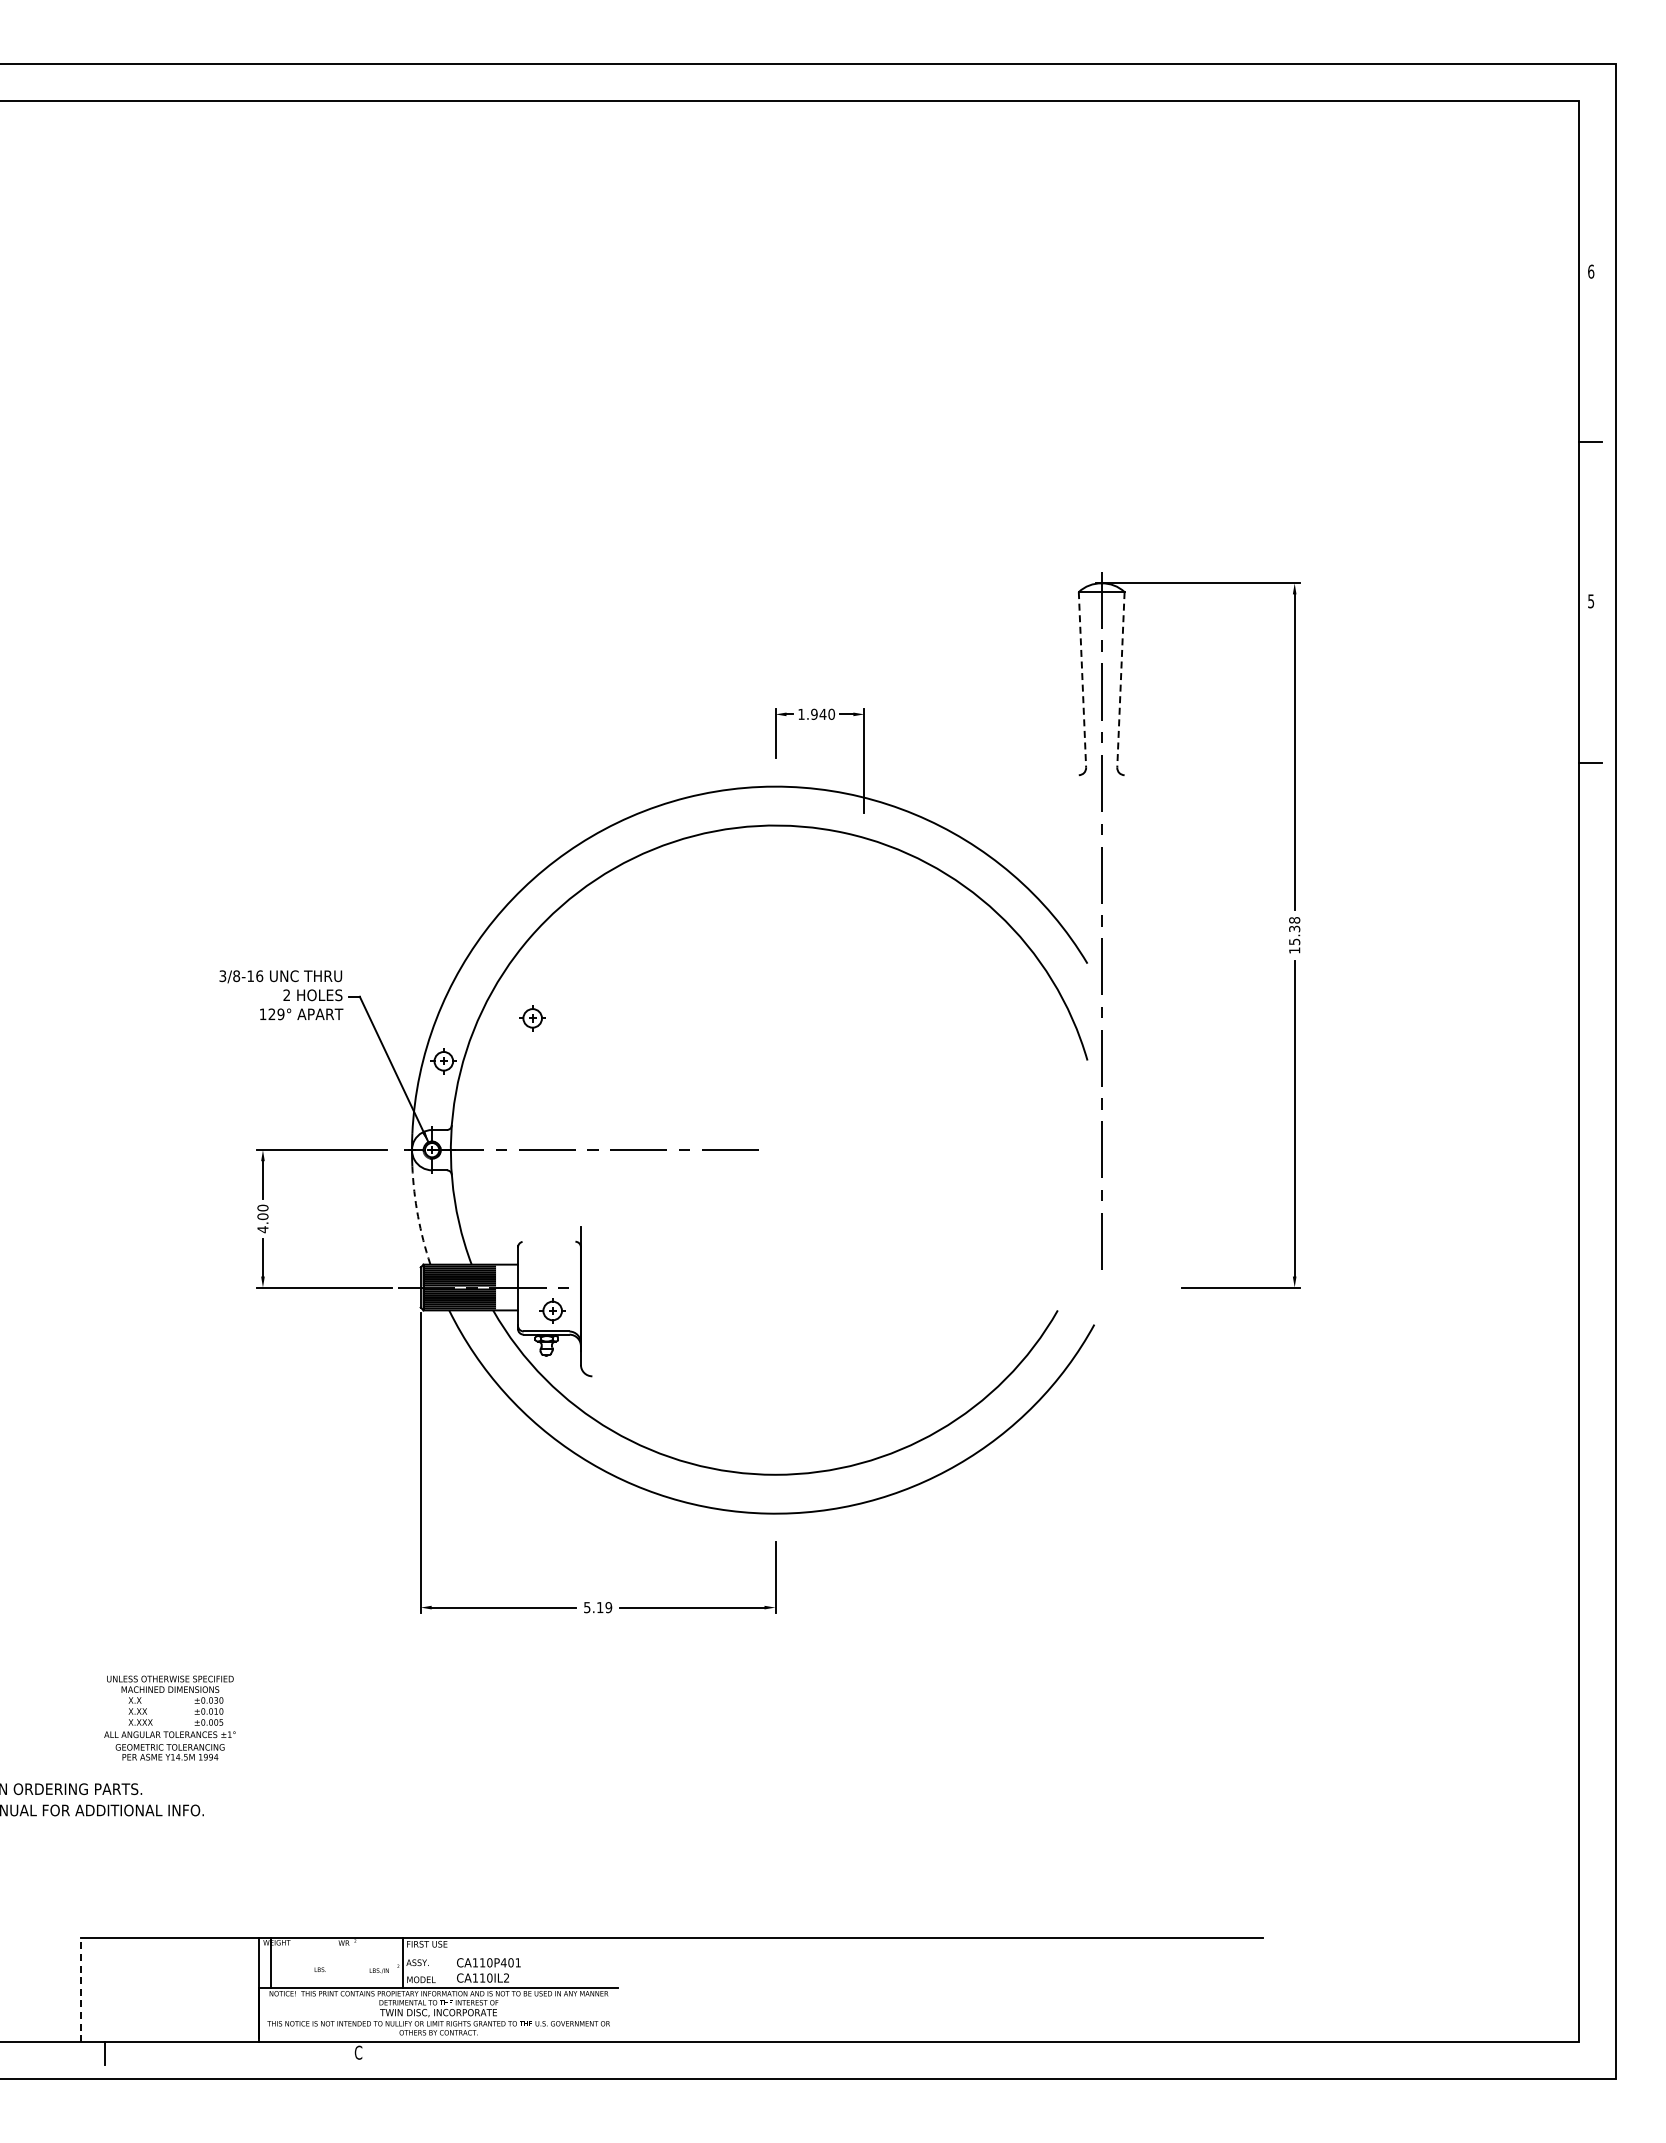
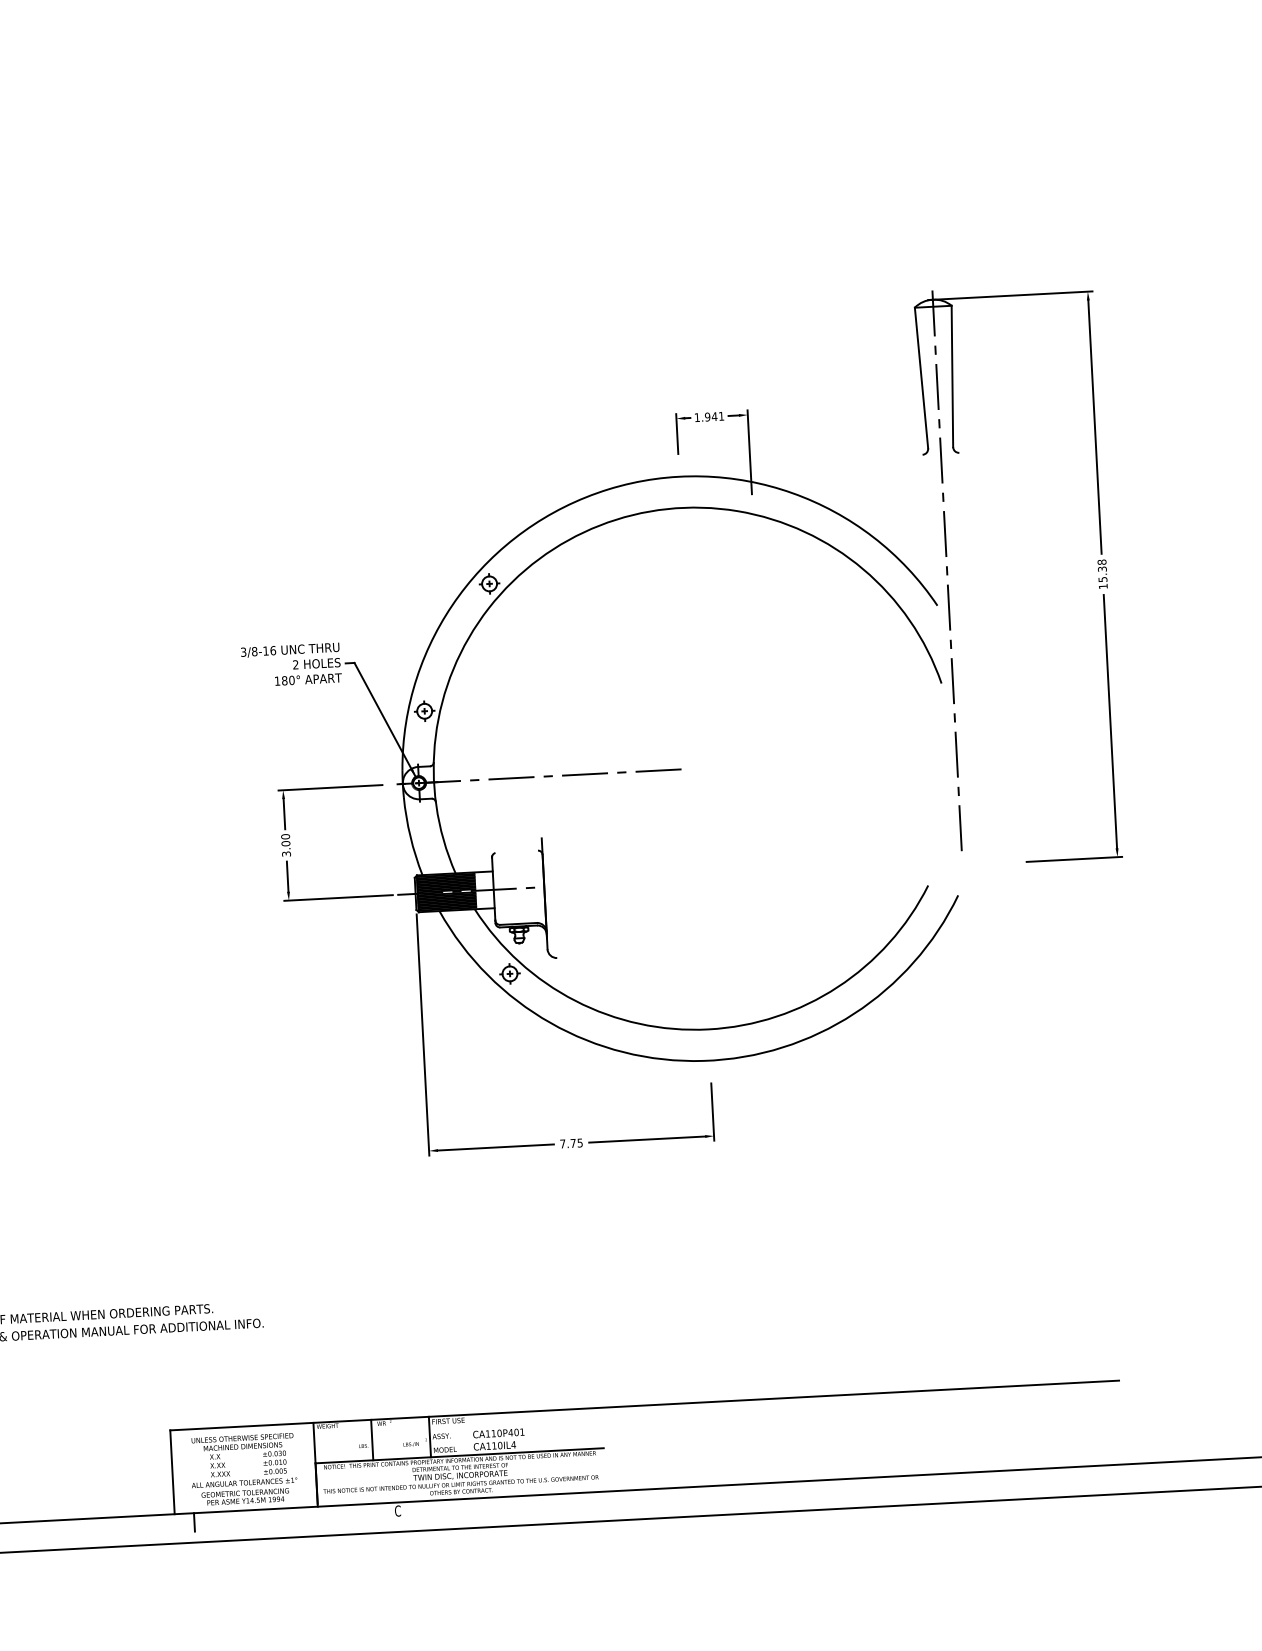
line: (1082, 679) -> (921, 377), dashed -> solid
line: (1120, 679) -> (952, 376), dashed -> solid
text: (831, 713) -> (721, 415), 1.940 -> 1.941
text: (276, 1014) -> (288, 680), 129° -> 180°
part: (532, 1018) -> (489, 584), moved
arc: (418, 1216) -> (410, 836), dashed -> solid
text: (262, 1229) -> (286, 853), 4.00 -> 3.00
part: (552, 1310) -> (509, 973), moved
text: (598, 1607) -> (571, 1143), 5.19 -> 7.75
text: (169, 1717) -> (243, 1469), moved
line: (271, 1962) -> (372, 1439), moved
text: (506, 1977) -> (513, 1444), CA110IL2 -> CA110IL4
line: (81, 1989) -> (172, 1471), dashed -> solid

